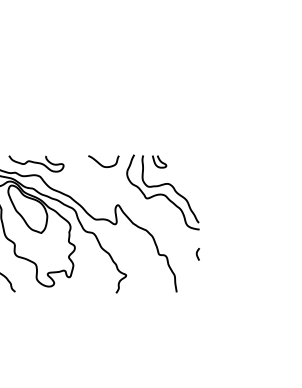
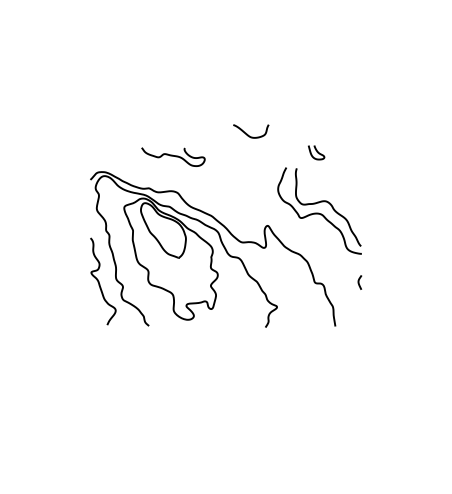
curve: (159, 161) -> (316, 152), moved
curve: (36, 163) -> (173, 156), moved
curve: (101, 164) -> (248, 134), moved

